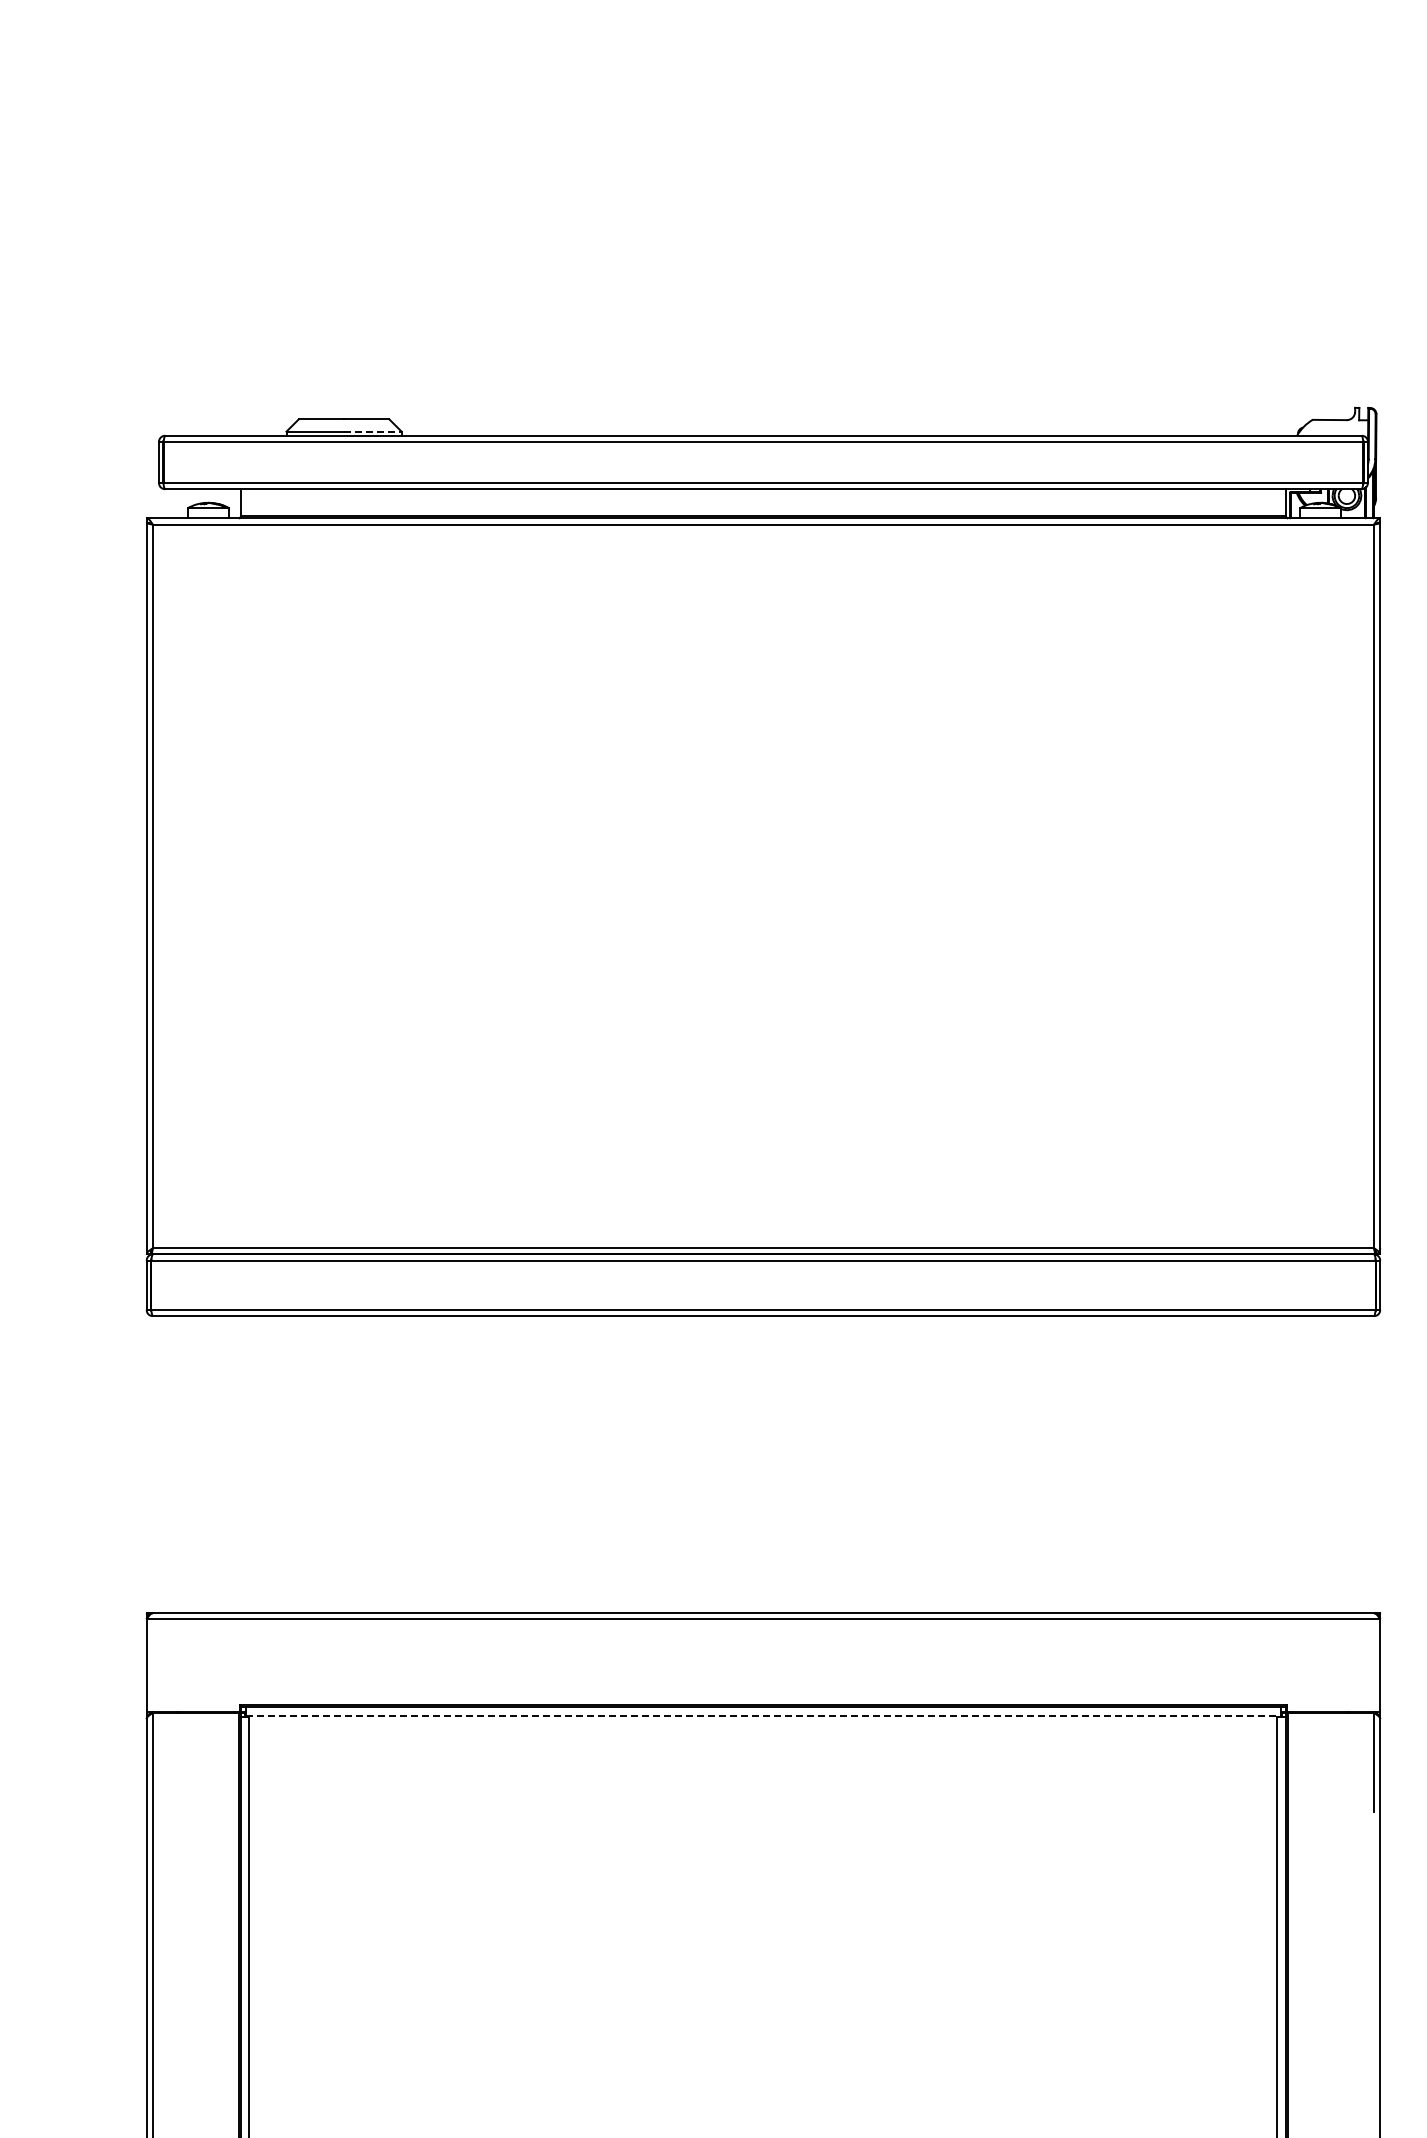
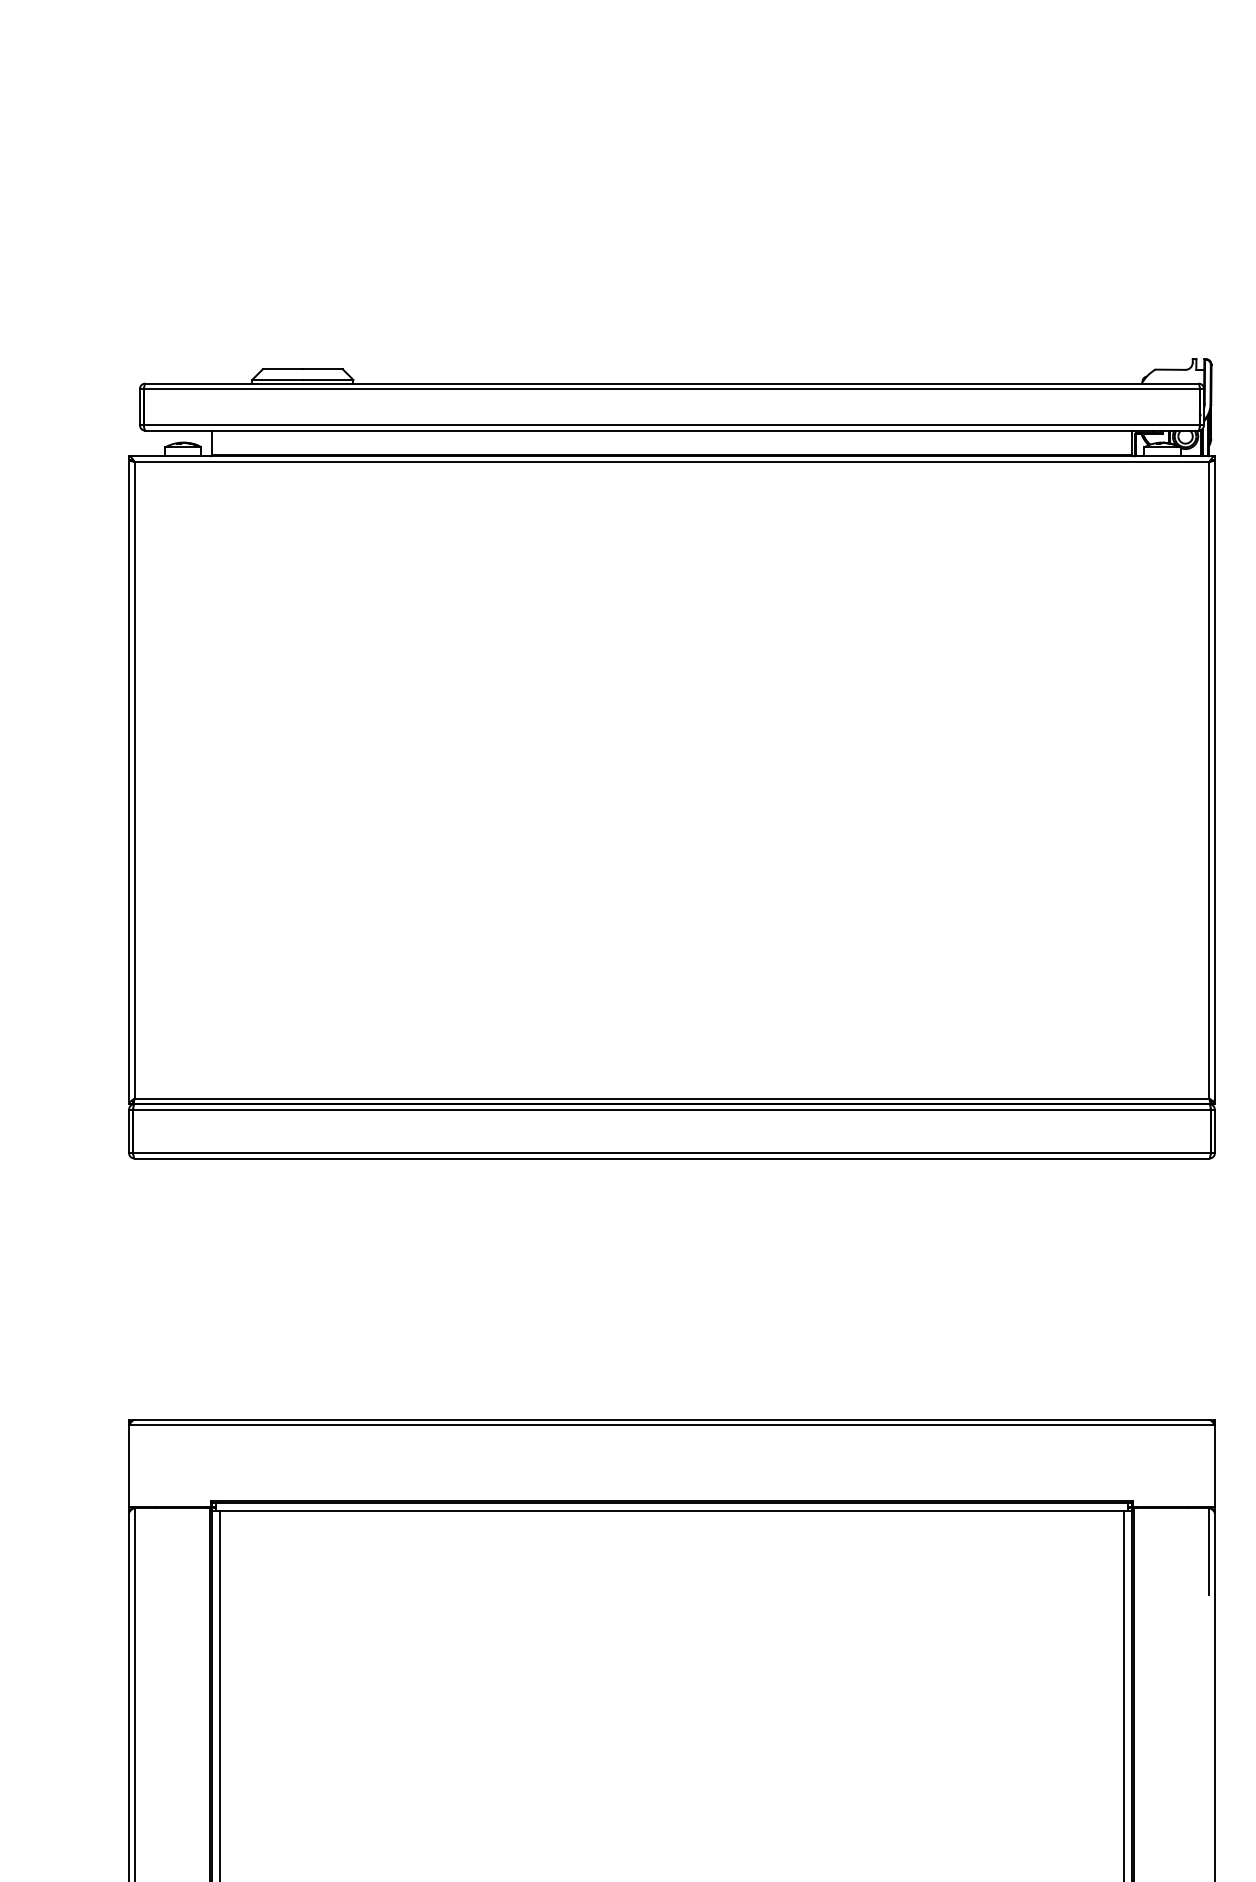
line: (372, 431) -> (327, 379), dashed -> solid
line: (763, 1716) -> (672, 1510), dashed -> solid

